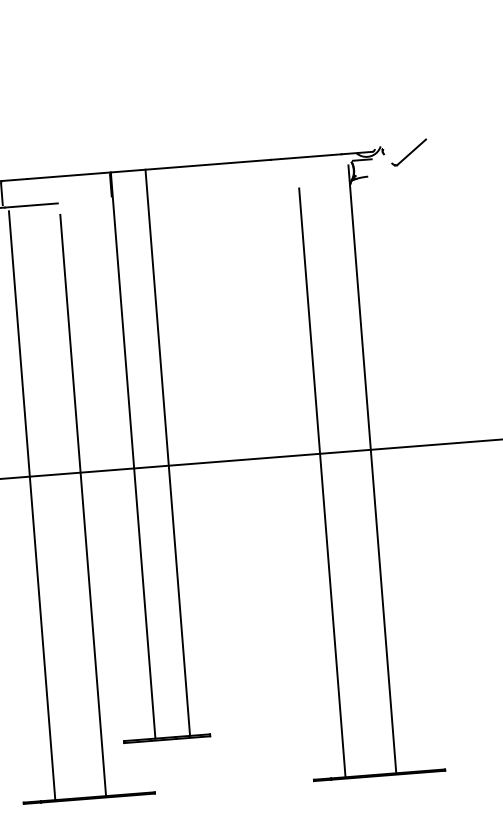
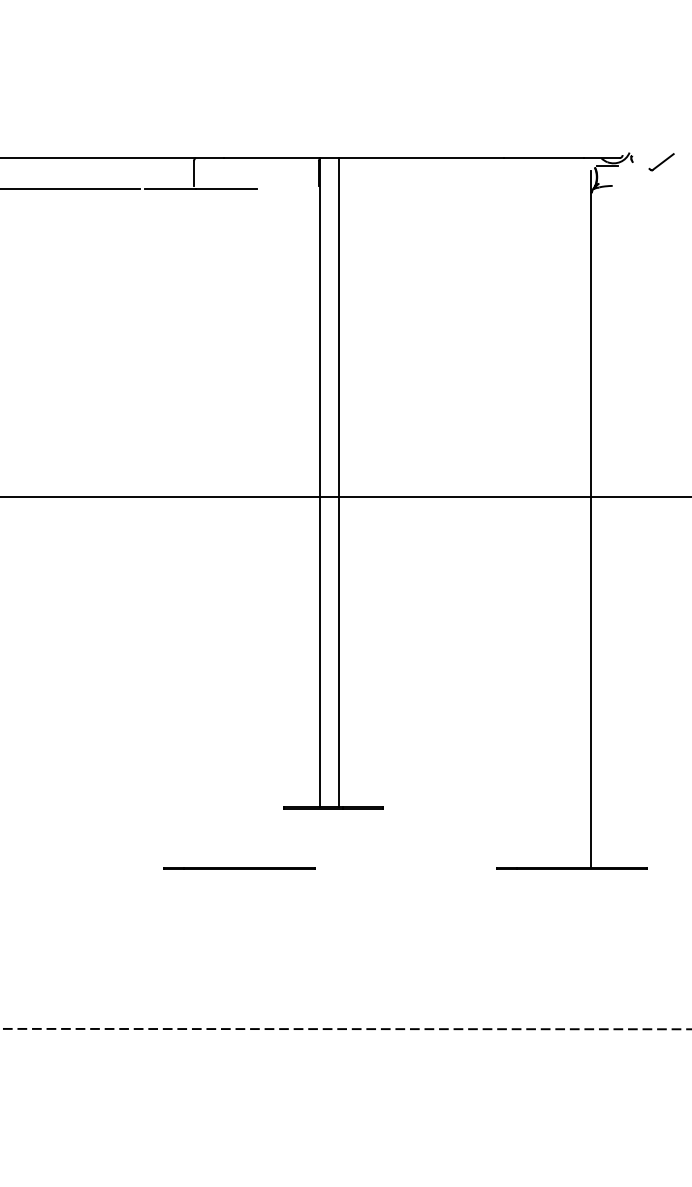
part: (409, 151) -> (661, 161), size x0.6
line: (167, 452) -> (338, 482), moved
line: (322, 482) -> (533, 530), removed
line: (32, 505) -> (200, 530), removed
line: (82, 505) -> (258, 534), removed

